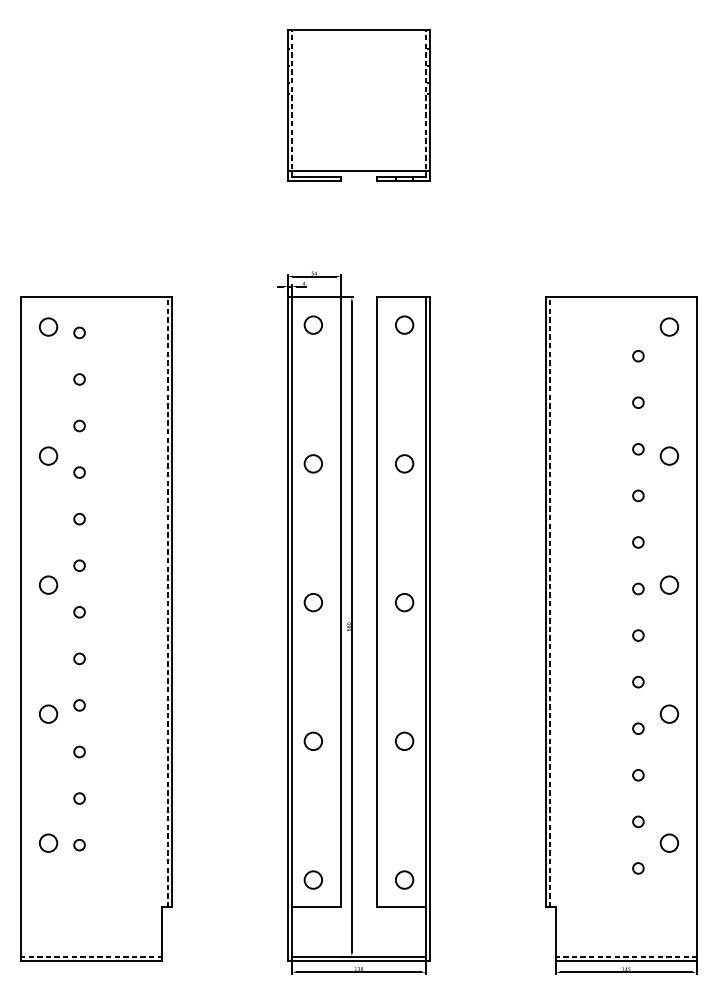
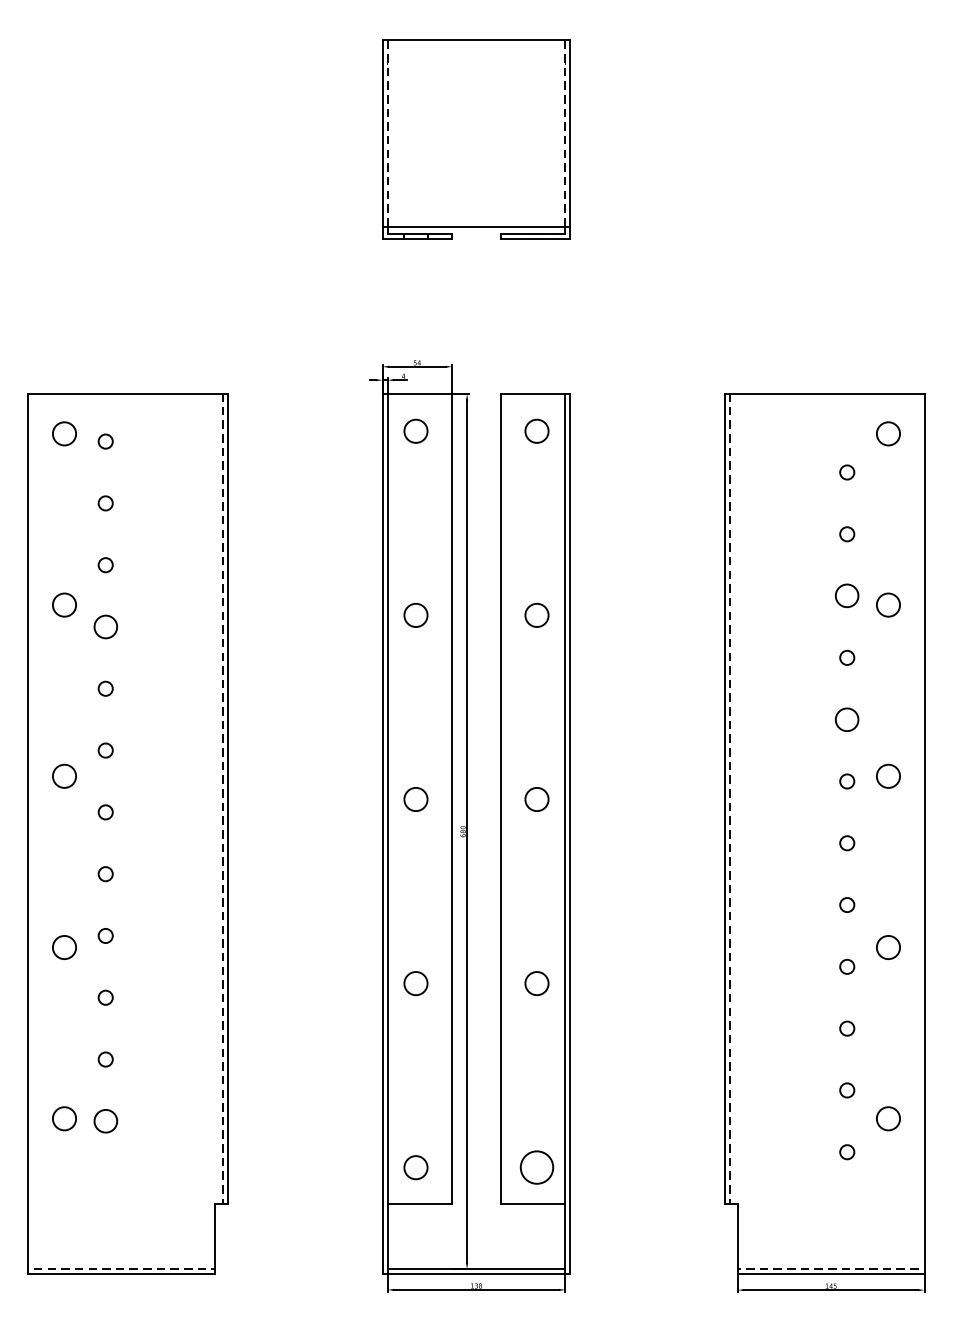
circle: (638, 449) -> (847, 596), size x1.6
circle: (79, 472) -> (105, 626), size x1.6
circle: (638, 542) -> (847, 719), size x1.6
circle: (79, 845) -> (105, 1121), size x1.6
circle: (404, 879) -> (536, 1167), size x1.4

